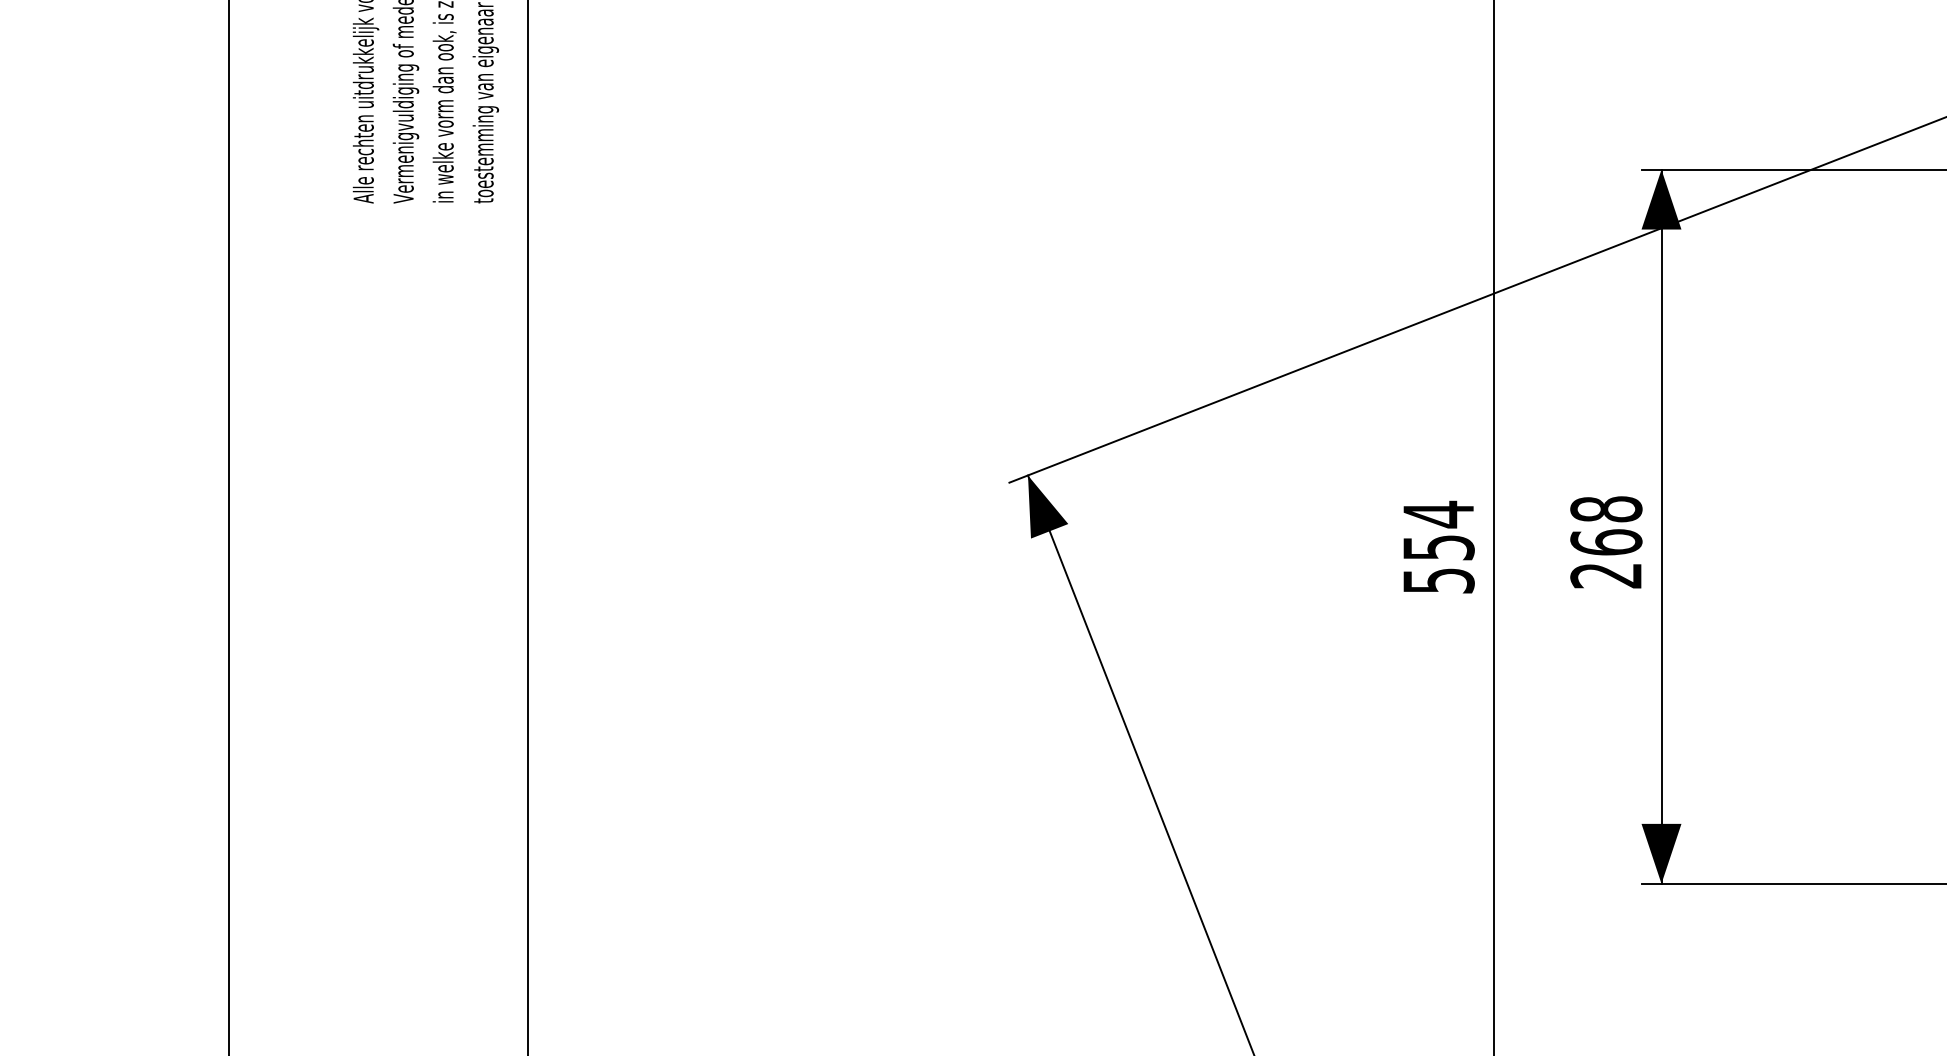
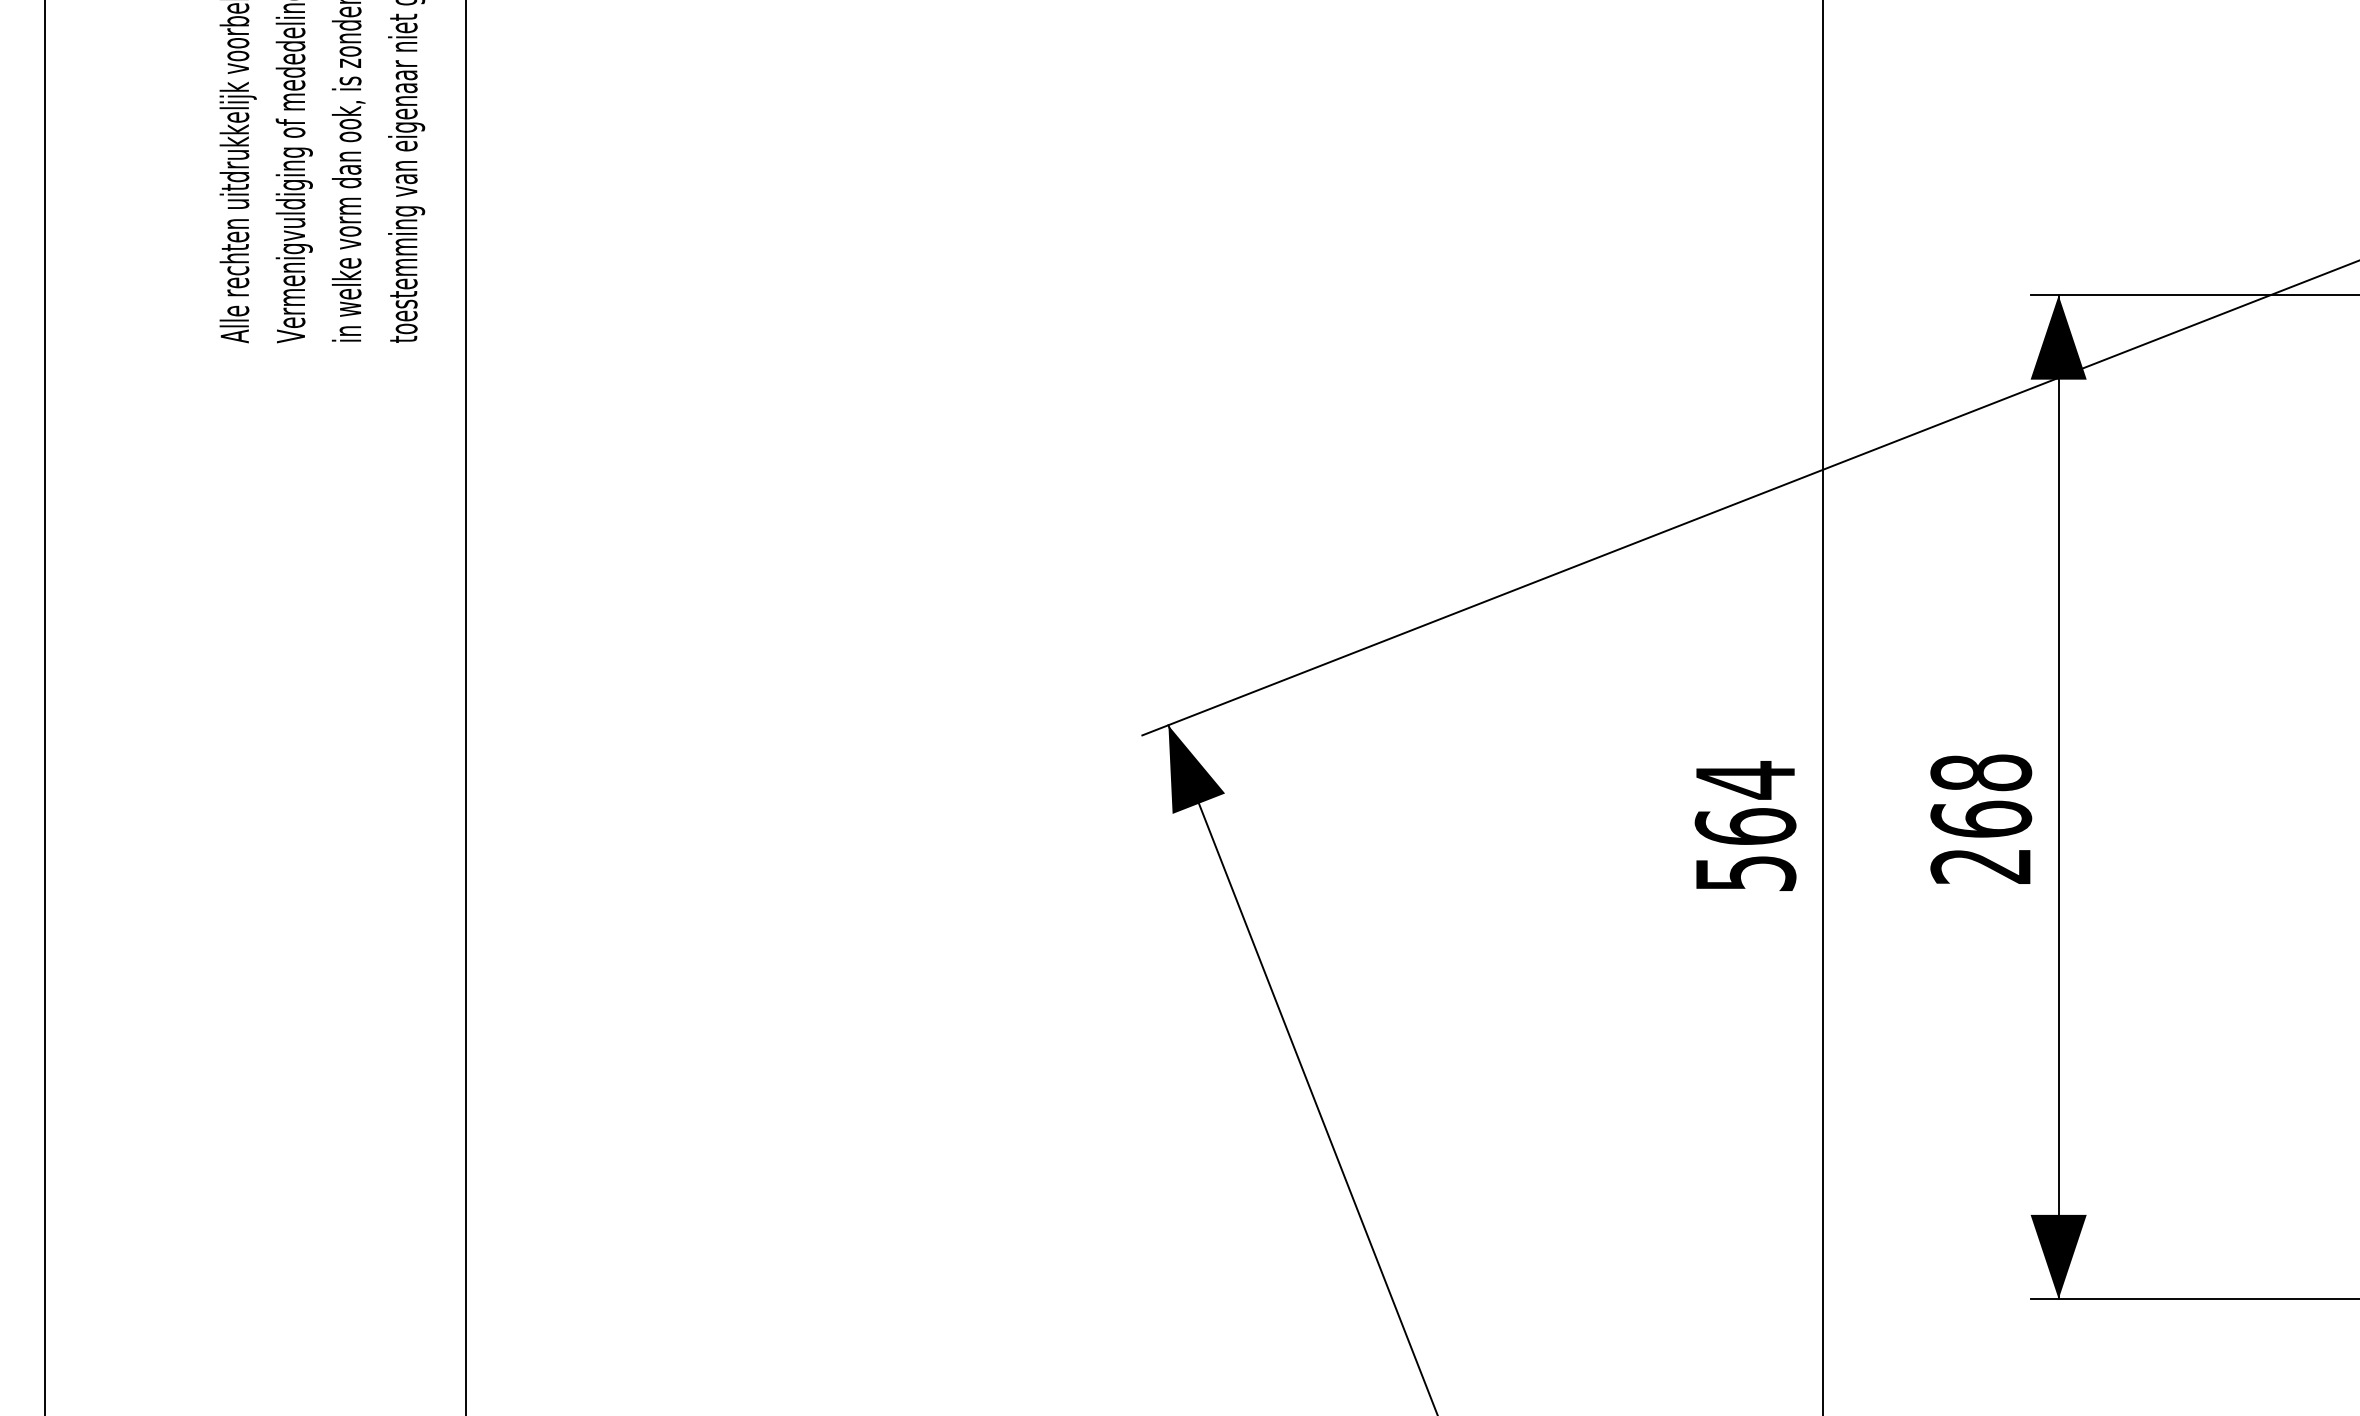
text: (1438, 547) -> (1745, 826), 554 -> 564

